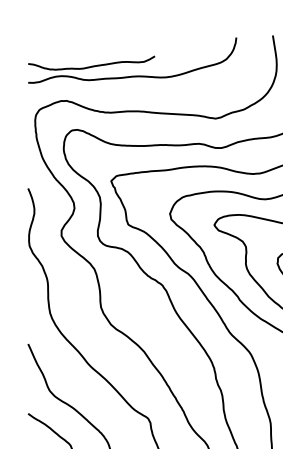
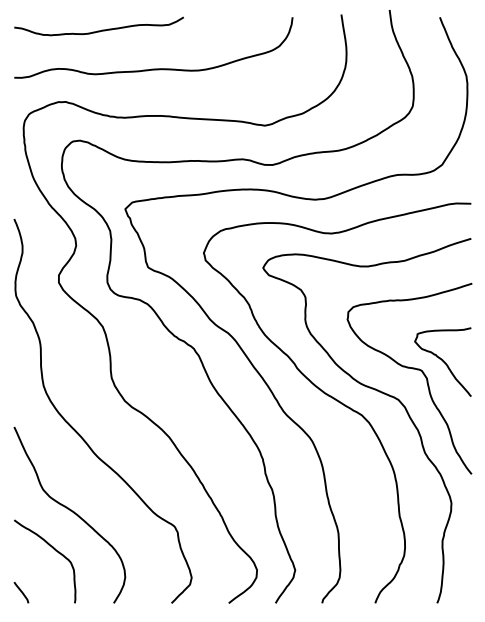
curve: (91, 66) -> (98, 30), moved

